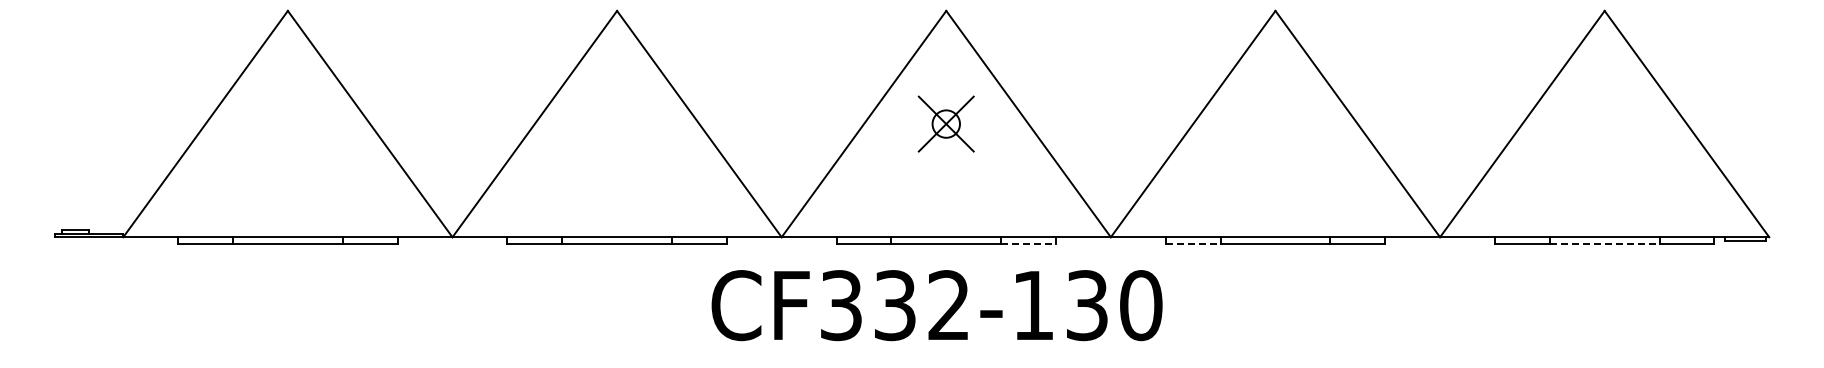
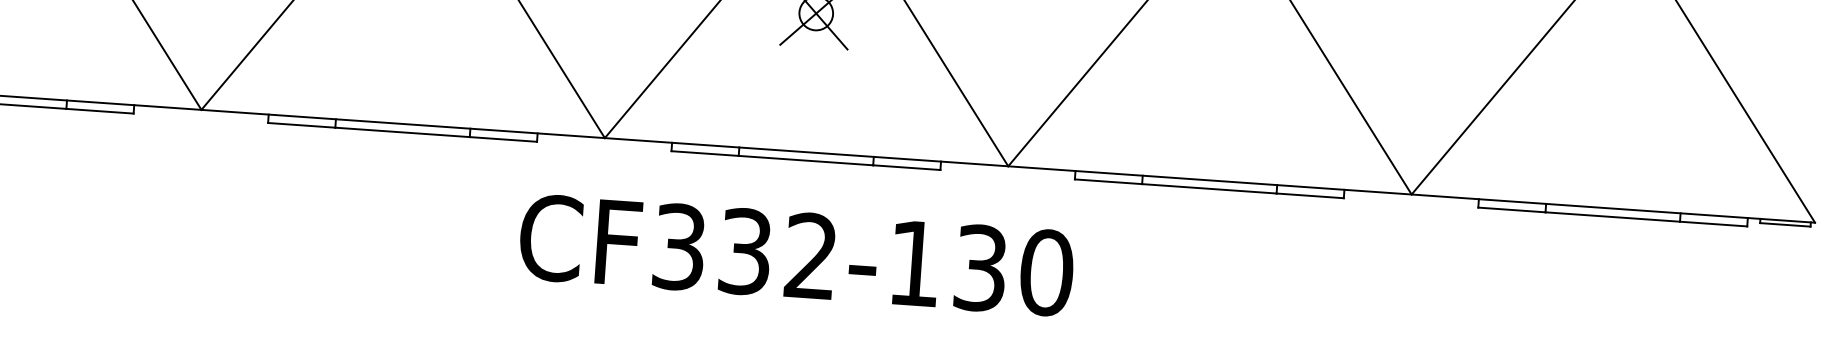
line: (1029, 244) -> (907, 168), dashed -> solid
line: (1193, 244) -> (1108, 182), dashed -> solid
line: (1604, 244) -> (1612, 217), dashed -> solid
text: (936, 305) -> (795, 255), moved

